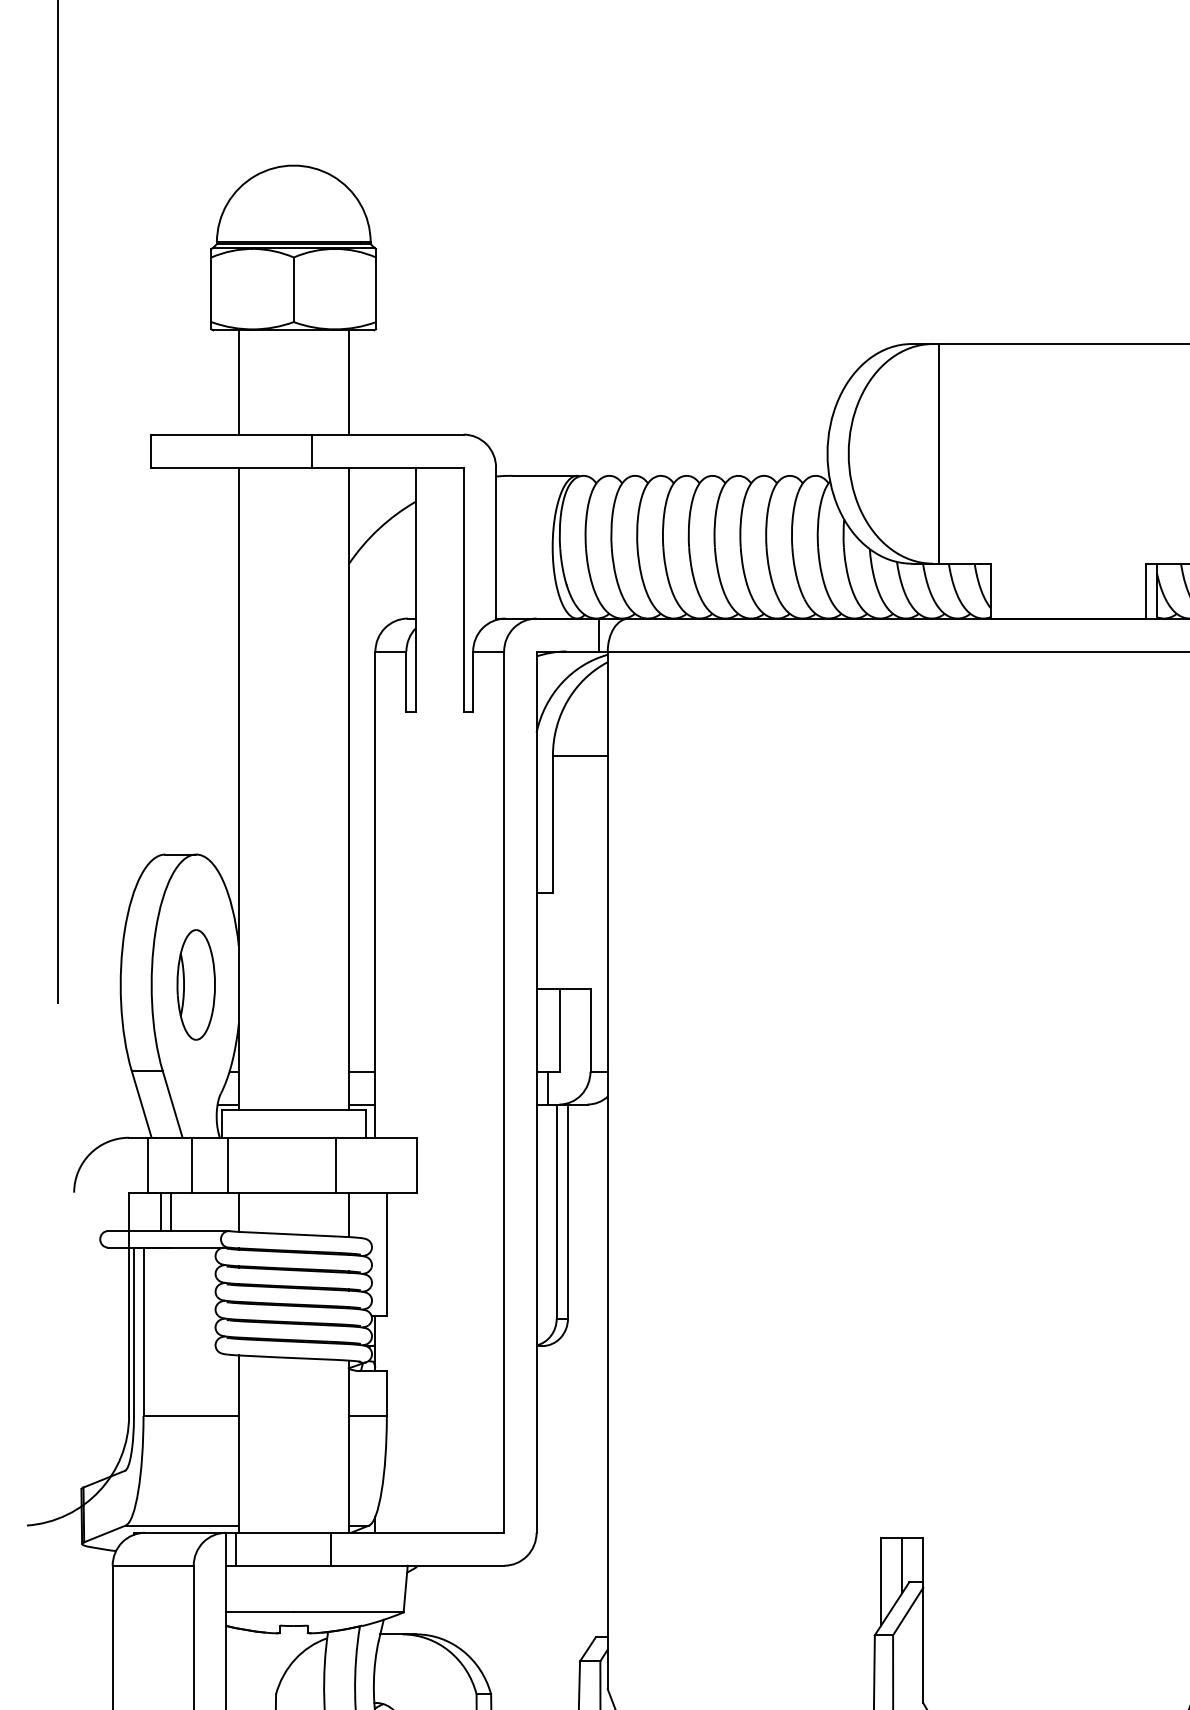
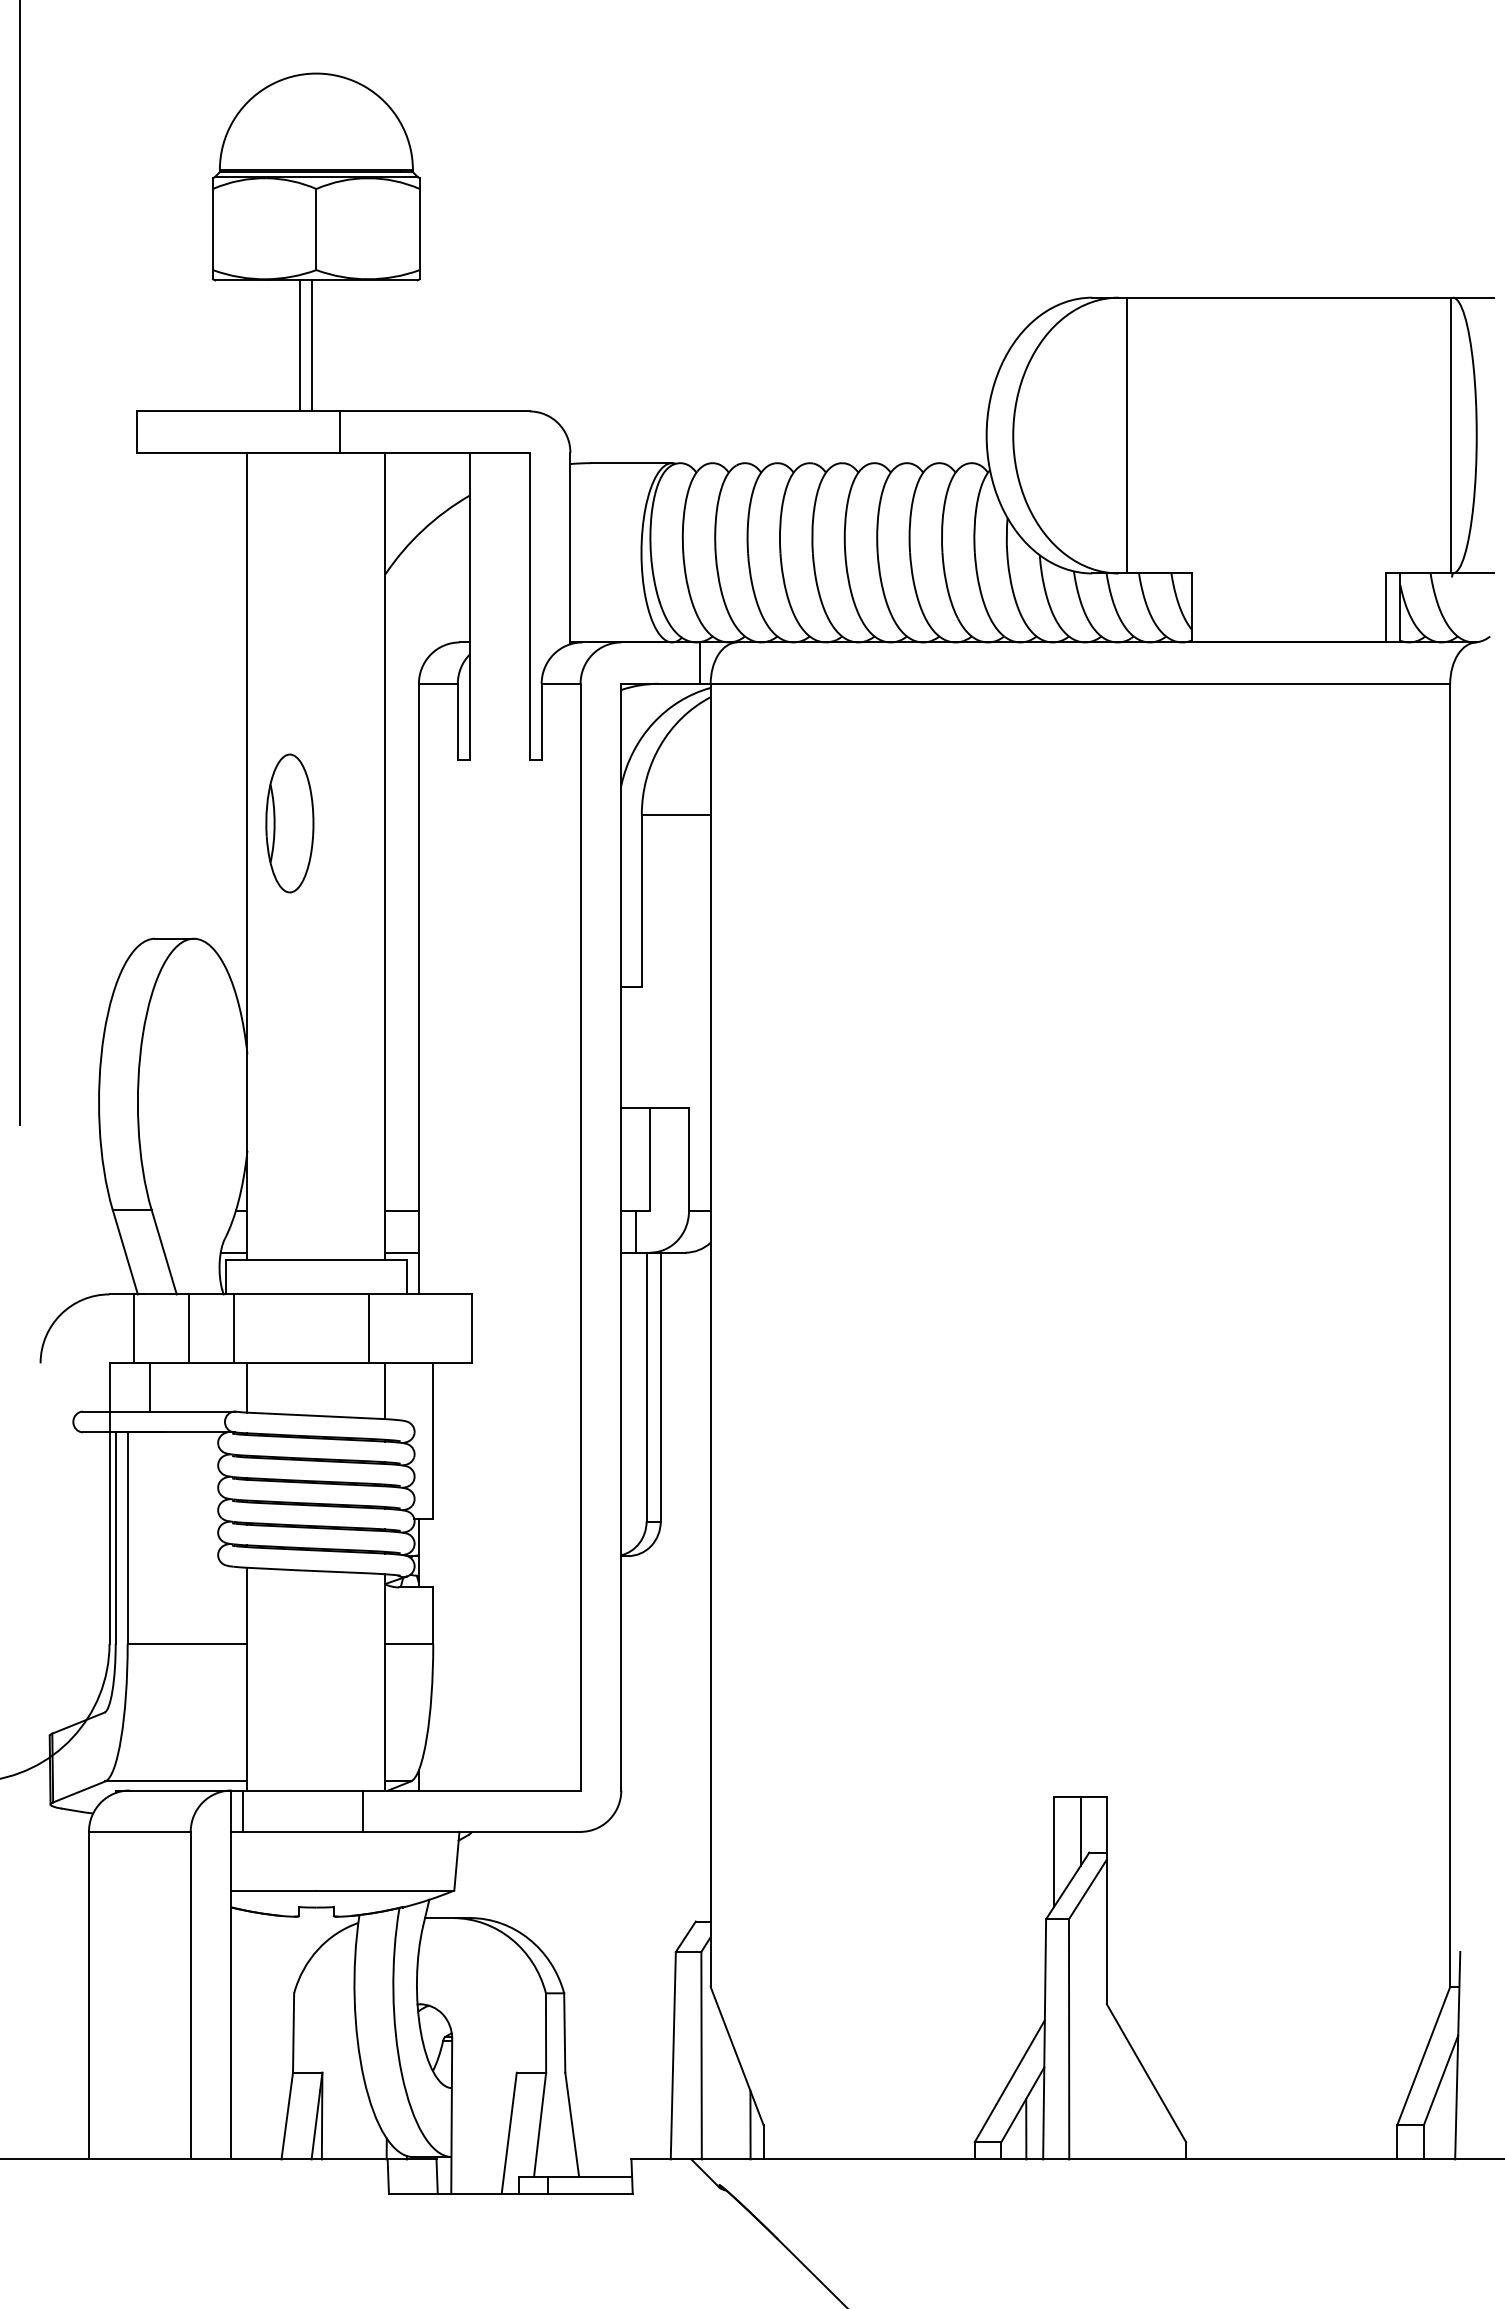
line: (238, 382) -> (300, 345), moved
line: (348, 382) -> (312, 345), moved
part: (195, 984) -> (289, 823), moved
line: (170, 1211) -> (161, 1387), removed

